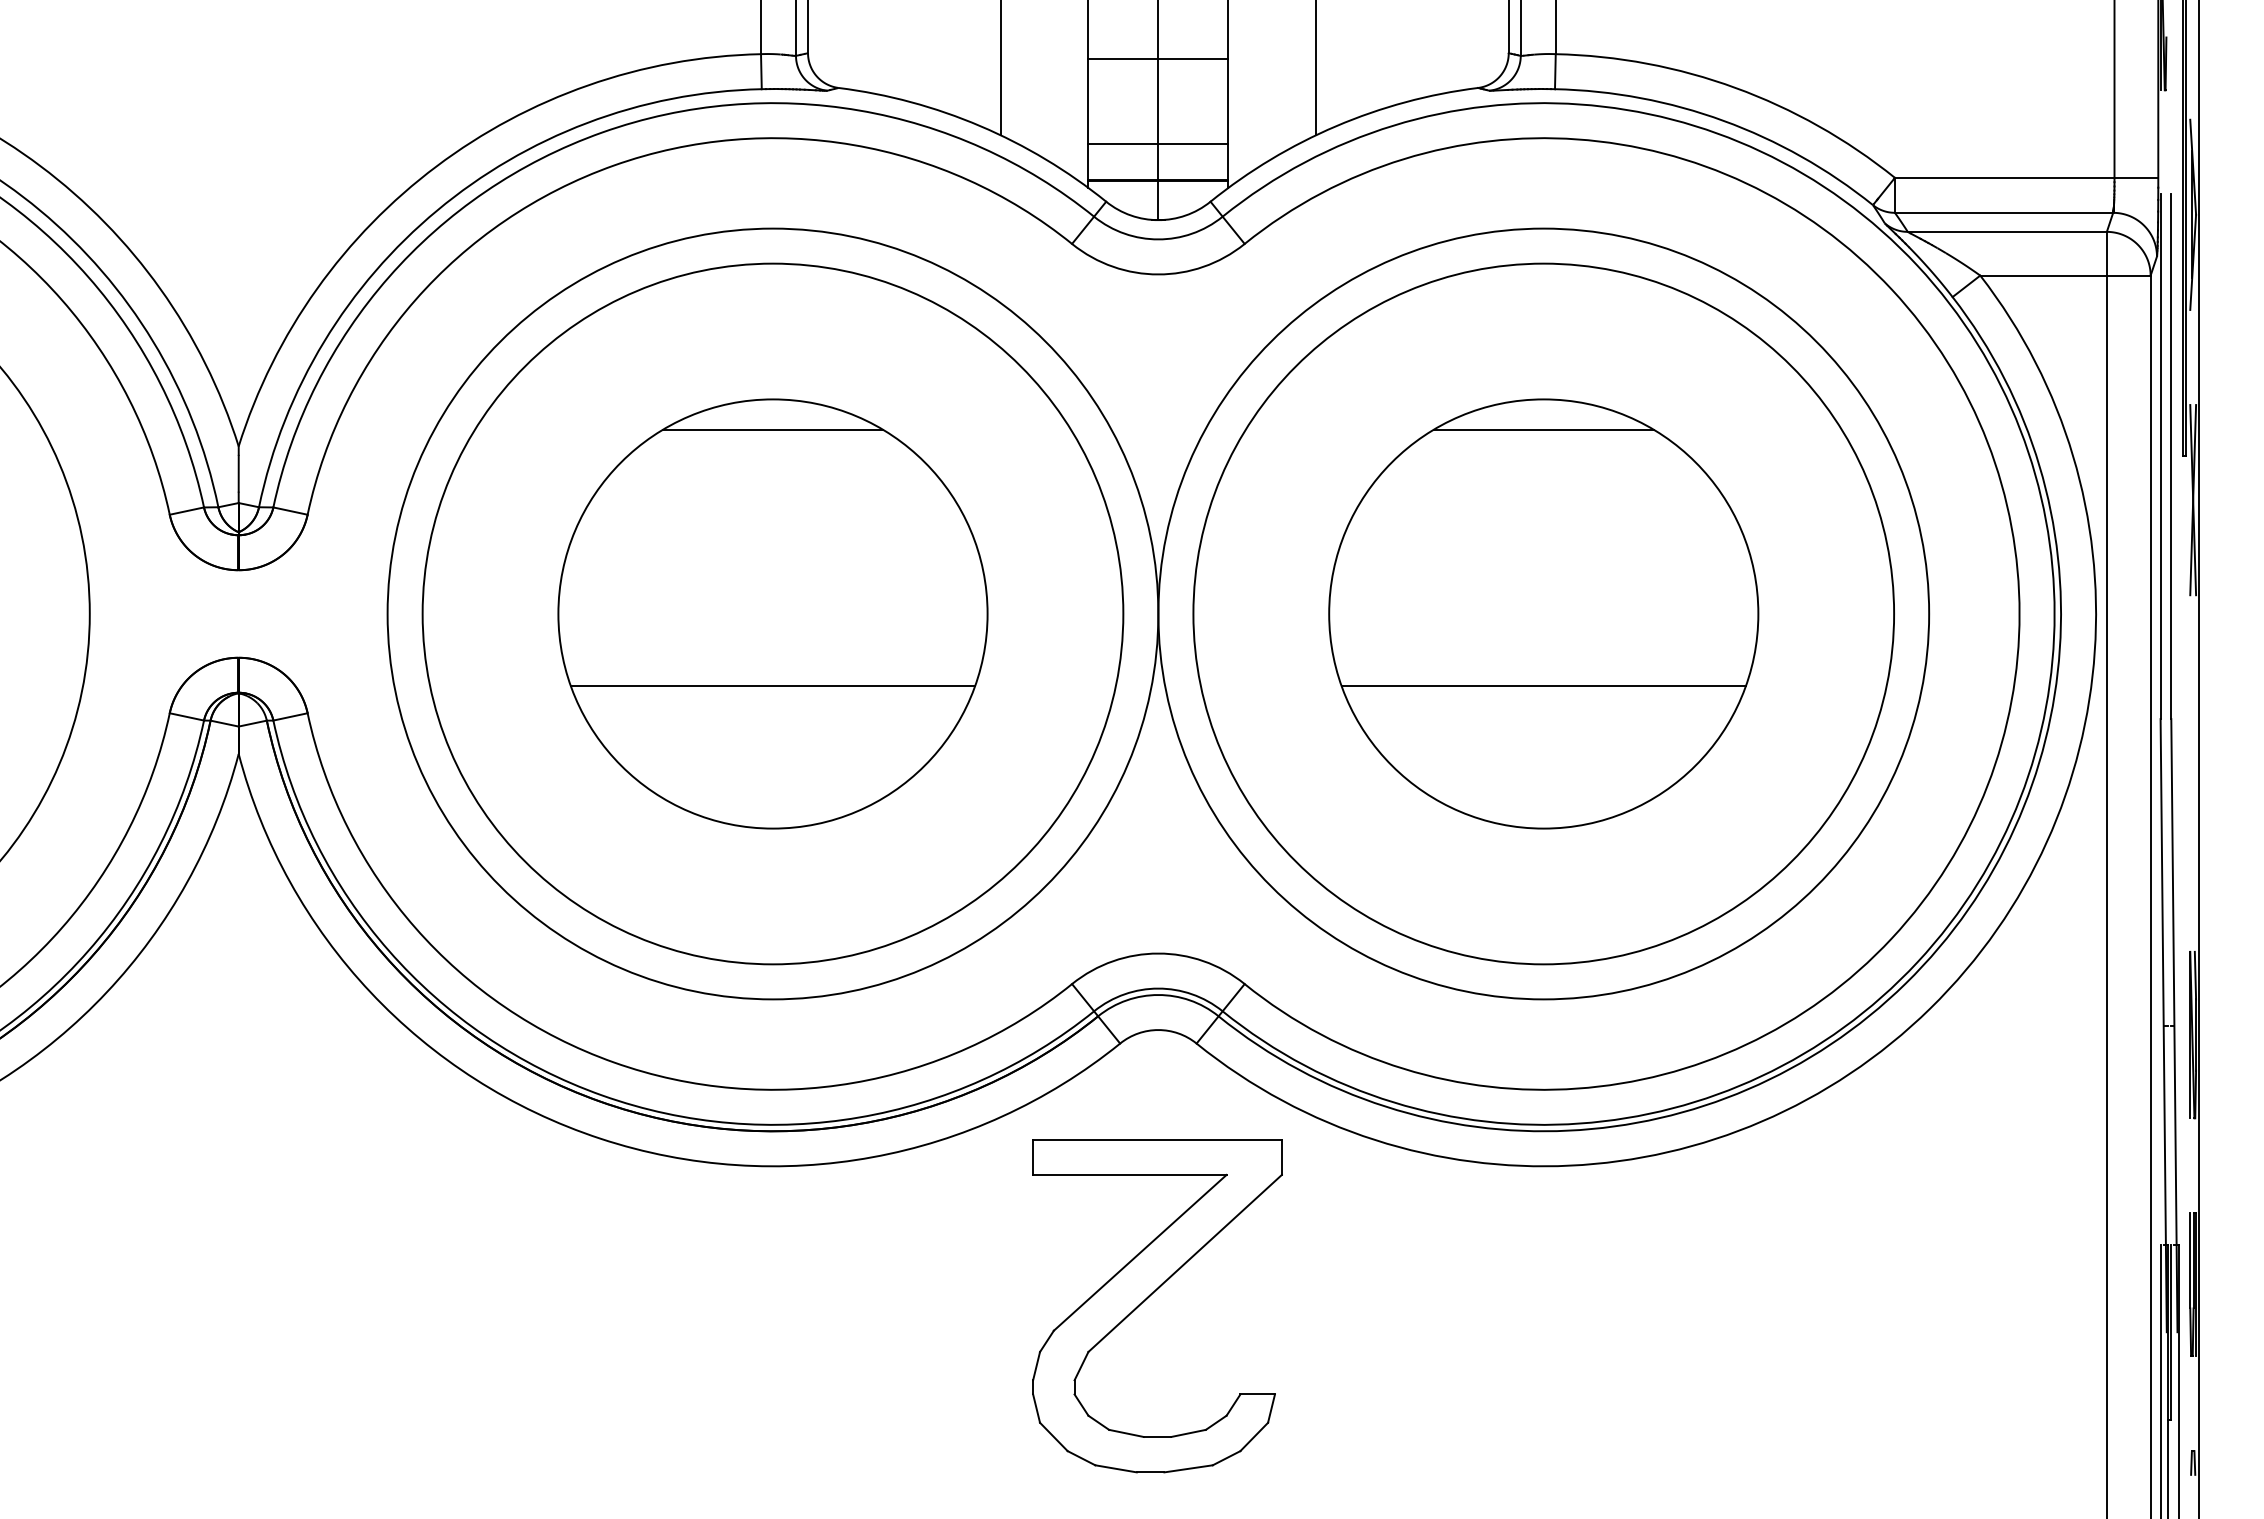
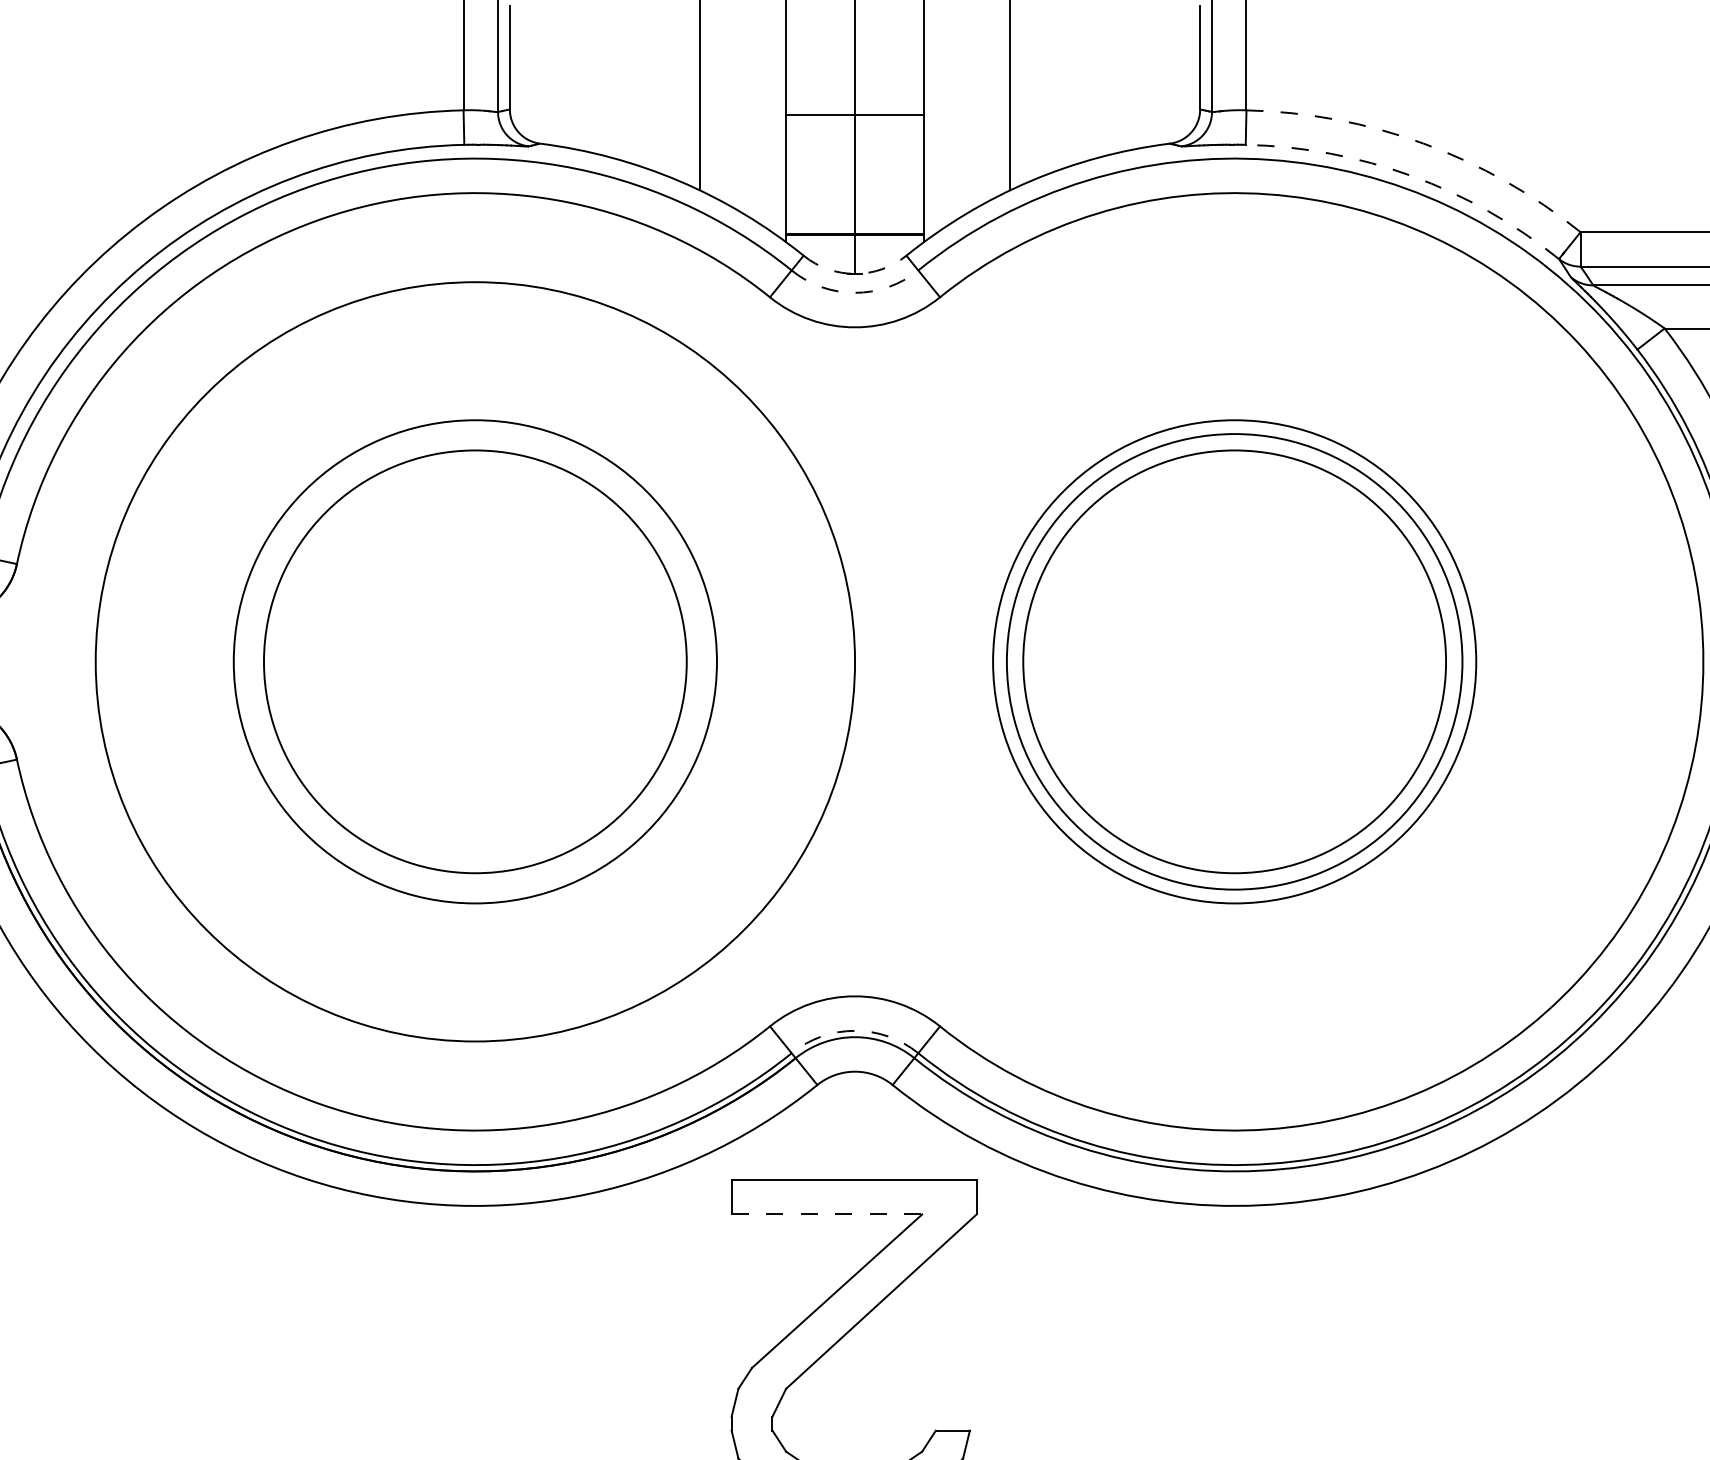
arc: (1735, 87) -> (1423, 143), solid -> dashed
arc: (1723, 120) -> (1411, 175), solid -> dashed
line: (1158, 143) -> (855, 198), removed
arc: (1158, 220) -> (855, 274), solid -> dashed
arc: (1158, 239) -> (855, 292), solid -> dashed
line: (772, 429) -> (474, 480), removed
line: (1543, 429) -> (1234, 480), removed
circle: (772, 613) -> (474, 661), size x0.7
circle: (1543, 613) -> (1234, 661), size x0.6
circle: (1543, 613) -> (1234, 661), size x0.7
line: (772, 686) -> (474, 733), removed
line: (1543, 686) -> (1234, 733), removed
arc: (1158, 988) -> (855, 1030), solid -> dashed
line: (1129, 1174) -> (826, 1213), solid -> dashed

